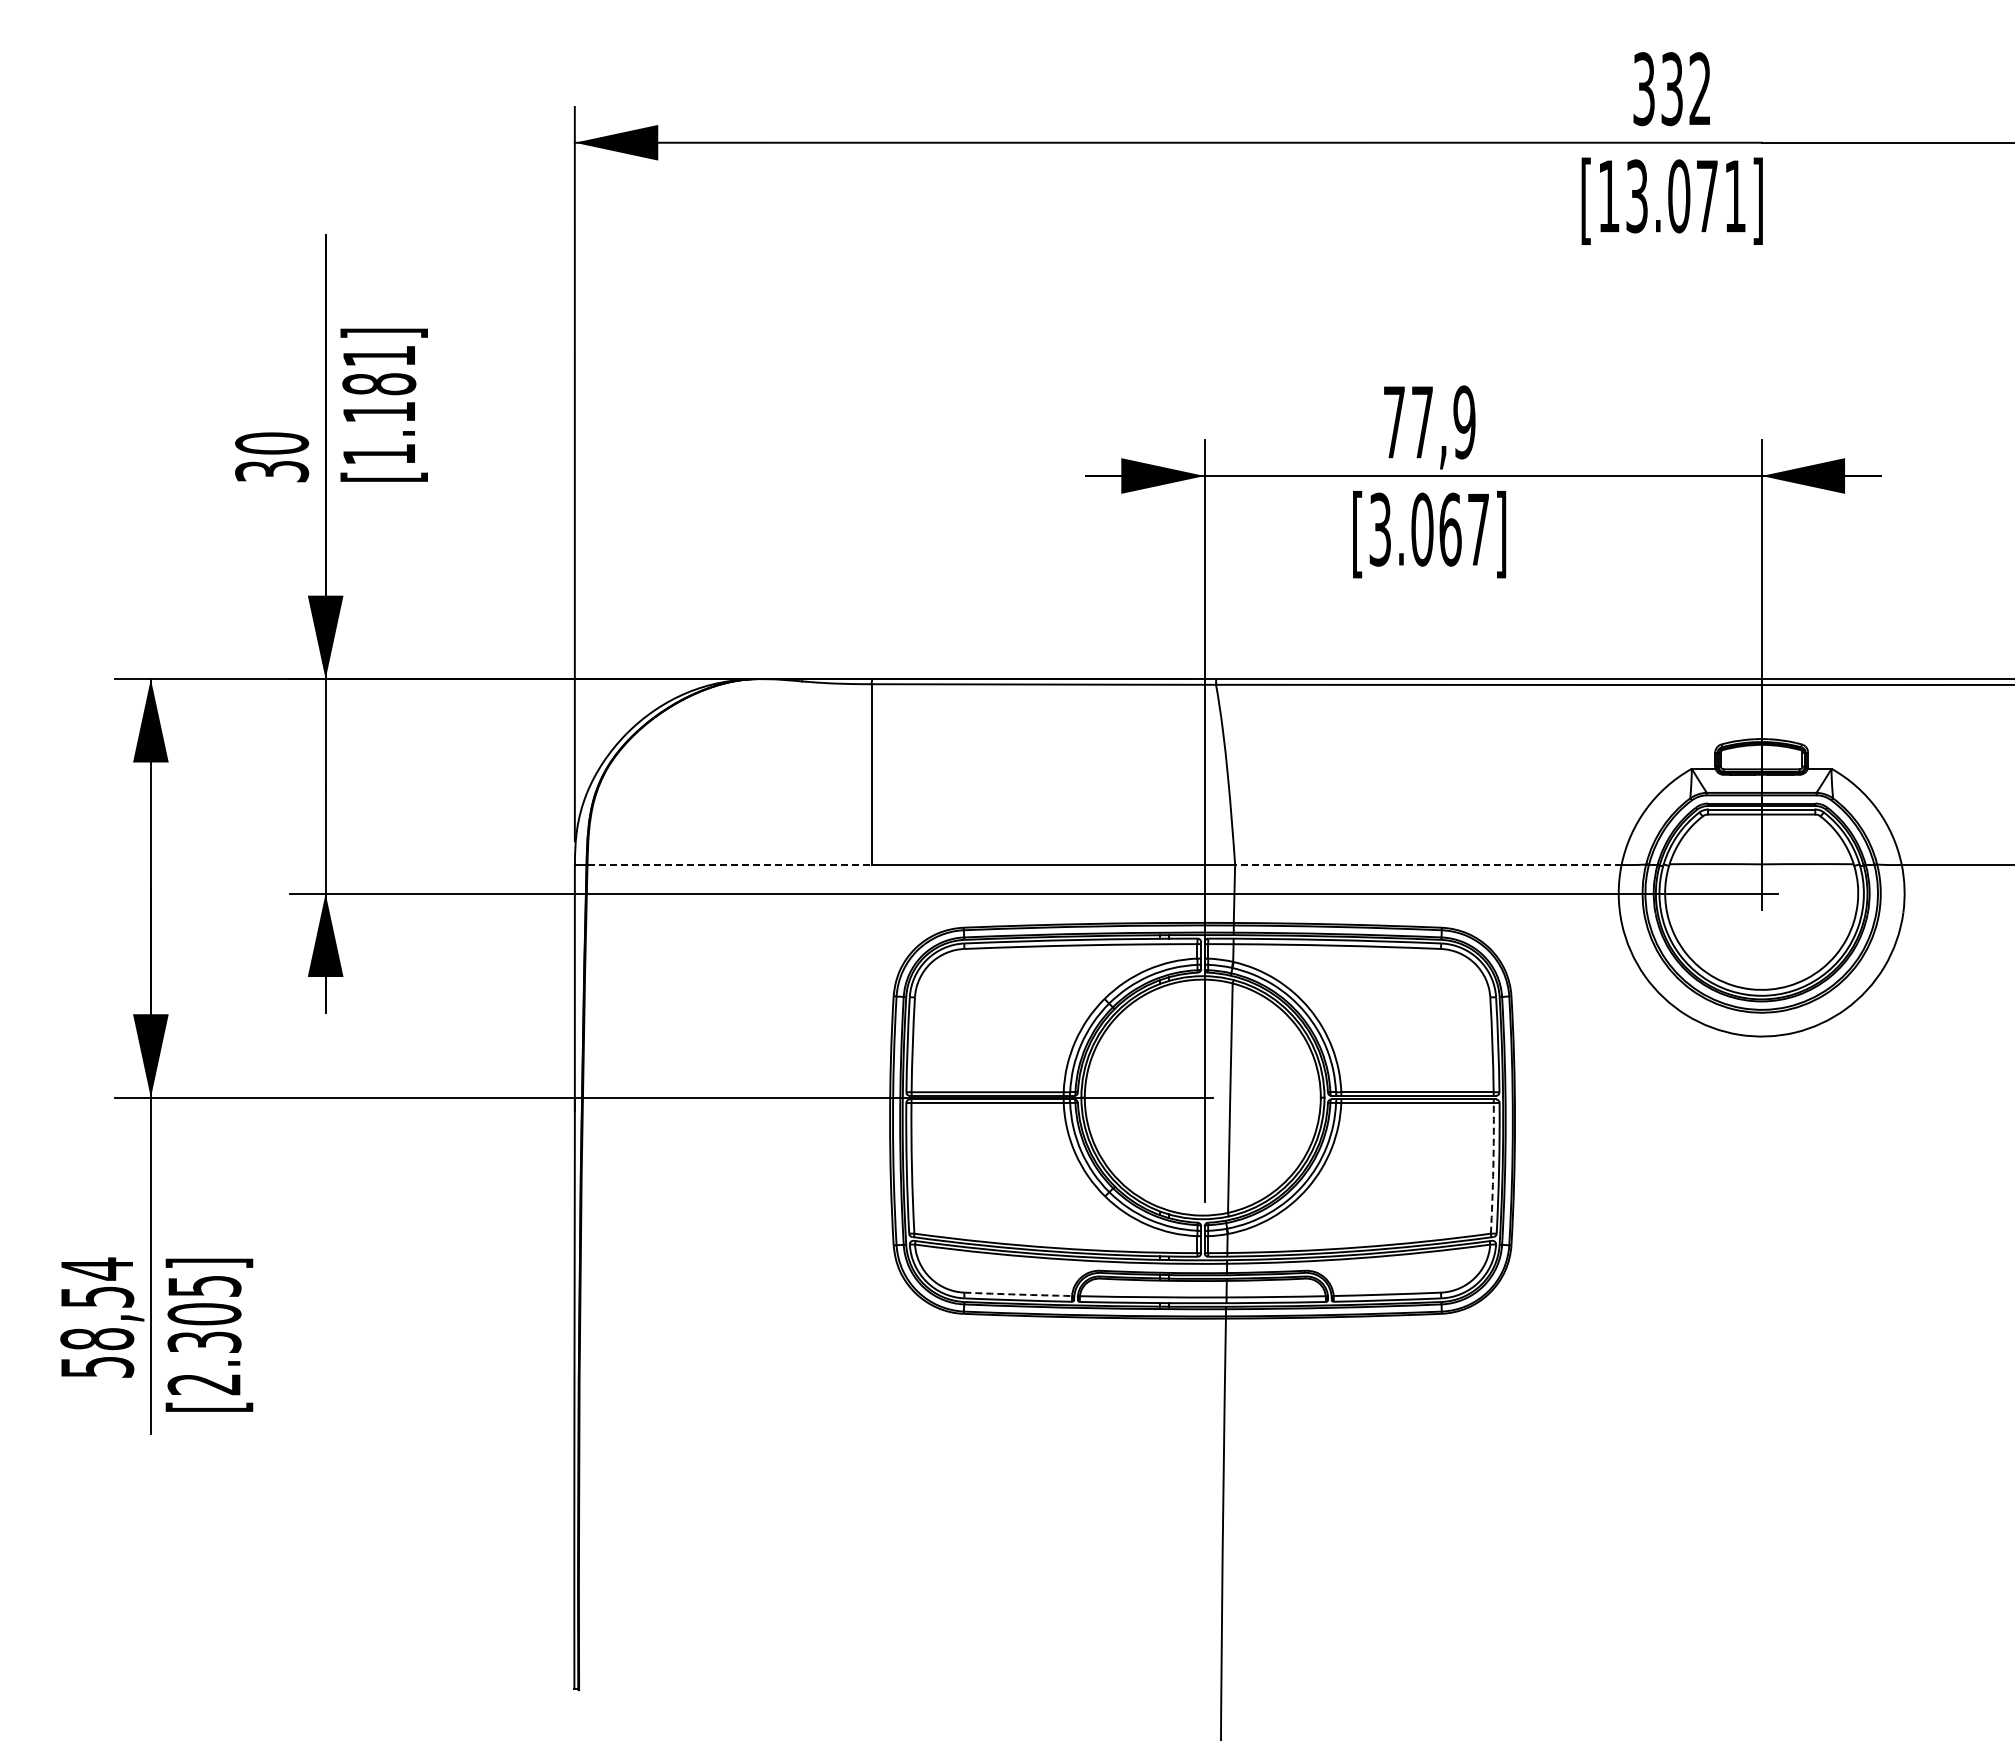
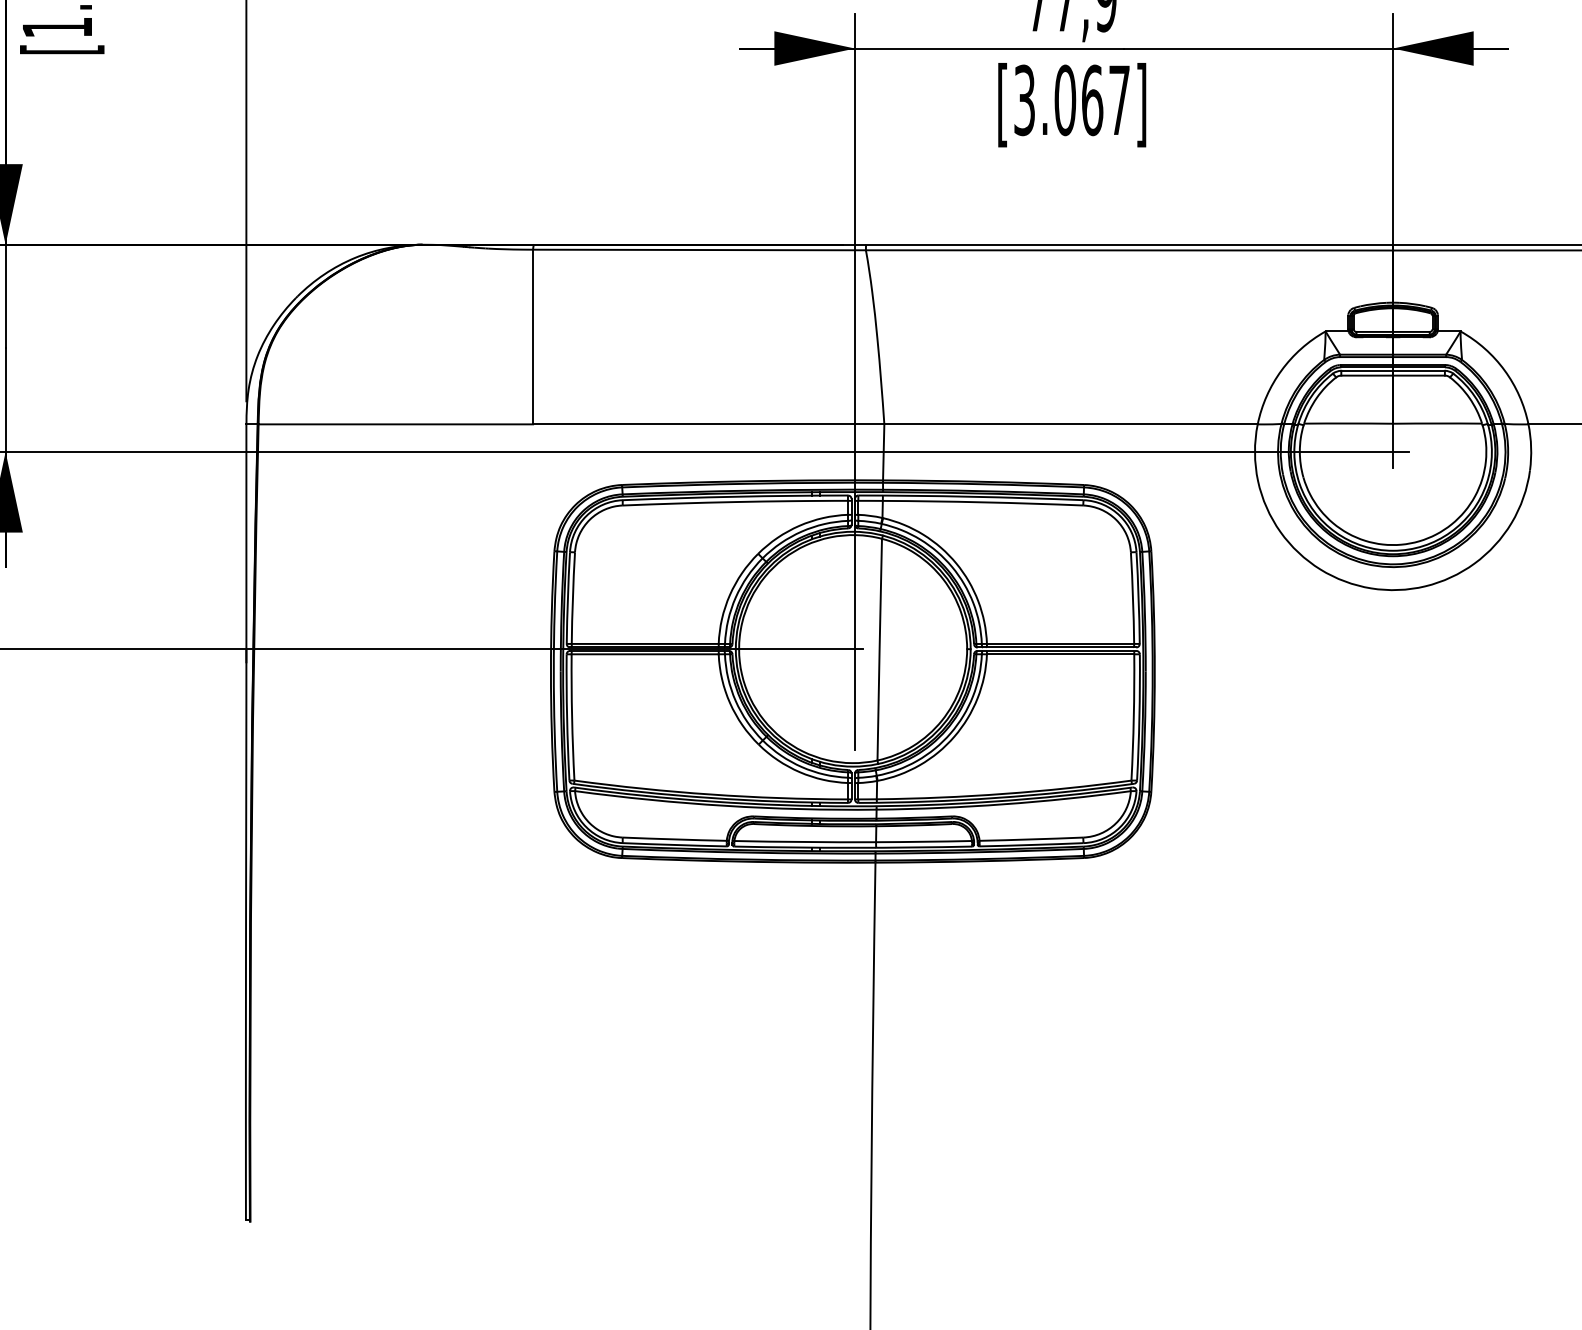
line: (730, 864) -> (396, 423), dashed -> solid
line: (1427, 864) -> (1070, 423), dashed -> solid
arc: (1493, 1168) -> (1133, 717), dashed -> solid
arc: (1018, 1294) -> (675, 839), dashed -> solid

